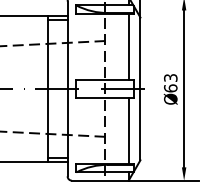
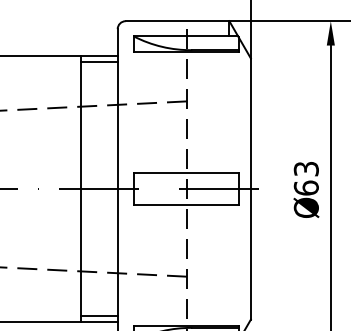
line: (128, 47) -> (229, 113), removed
line: (128, 130) -> (229, 265), removed

